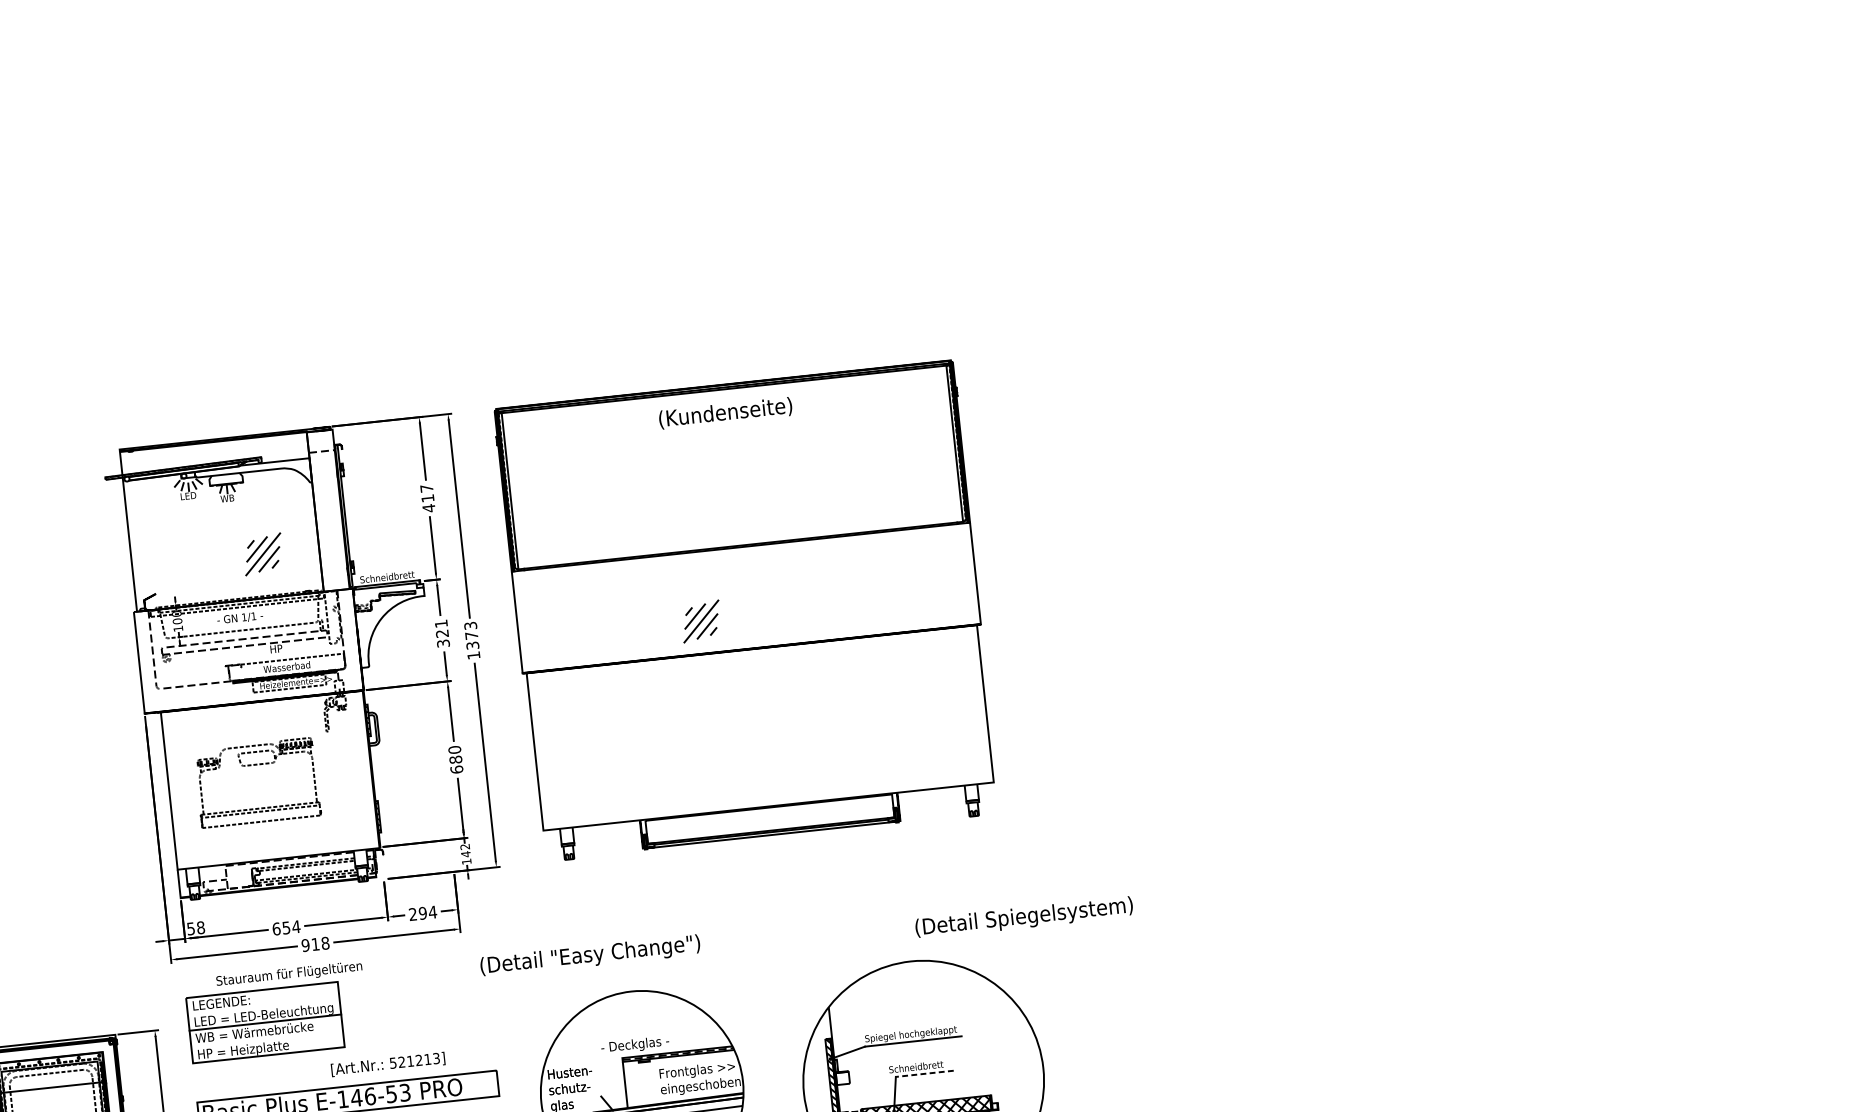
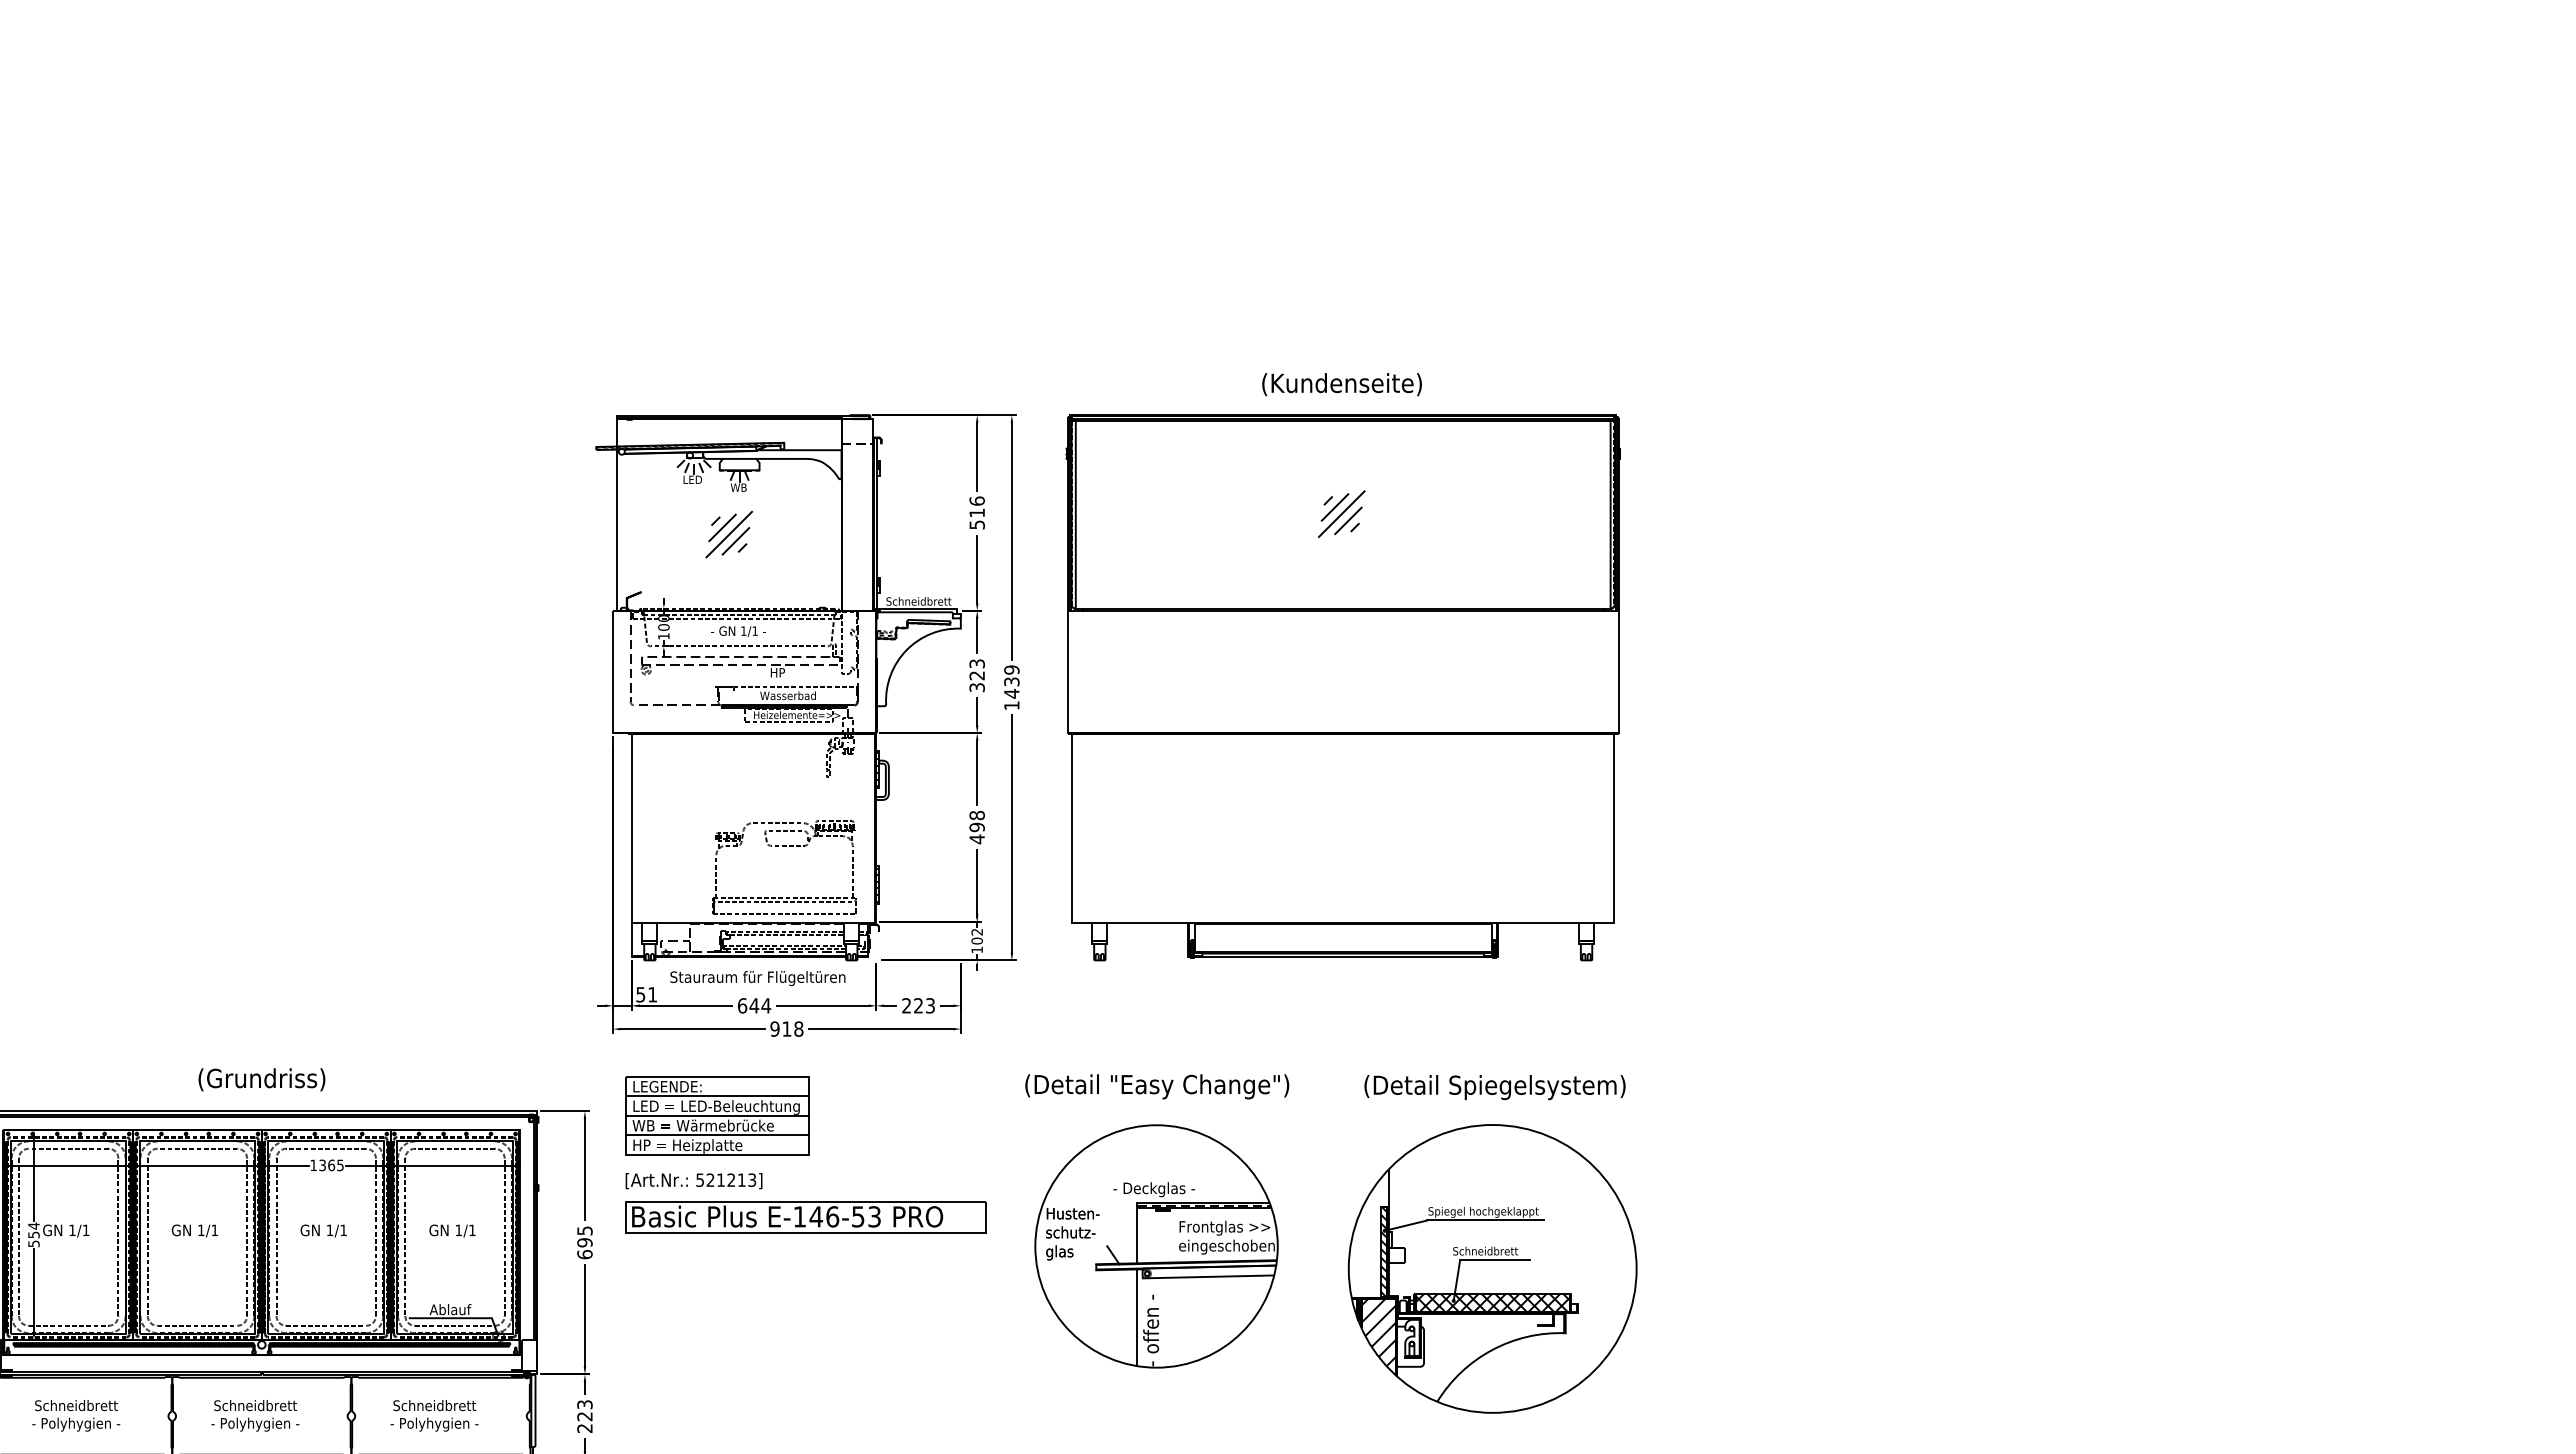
text: (725, 413) -> (1341, 384), moved
text: (427, 498) -> (976, 512), 417 -> 516
part: (262, 554) -> (728, 534), moved
part: (701, 620) -> (1341, 513), moved
text: (440, 623) -> (976, 663), 321 -> 323
text: (471, 635) -> (1011, 681), 1373 -> 1439
text: (455, 759) -> (976, 827), 680 -> 498
part: (255, 765) -> (784, 846), moved
text: (465, 853) -> (976, 940), 142 -> 102
text: (427, 912) -> (924, 1005), 294 -> 223
text: (1023, 917) -> (1494, 1087), moved
text: (200, 927) -> (652, 994), 58 -> 51
text: (286, 927) -> (754, 1005), 654 -> 644
text: (590, 955) -> (1157, 1086), moved
text: (288, 974) -> (757, 978), moved
line: (263, 1006) -> (717, 1096), added
line: (267, 1039) -> (717, 1135), added
text: (387, 1064) -> (693, 1181), moved
line: (924, 1073) -> (1494, 1260), dashed -> solid

